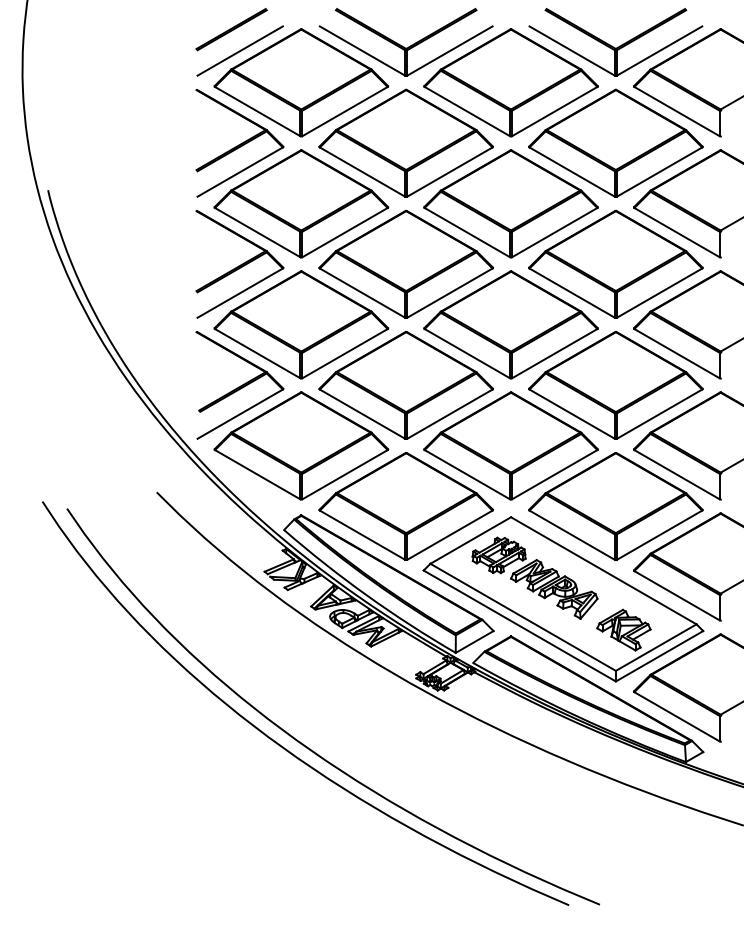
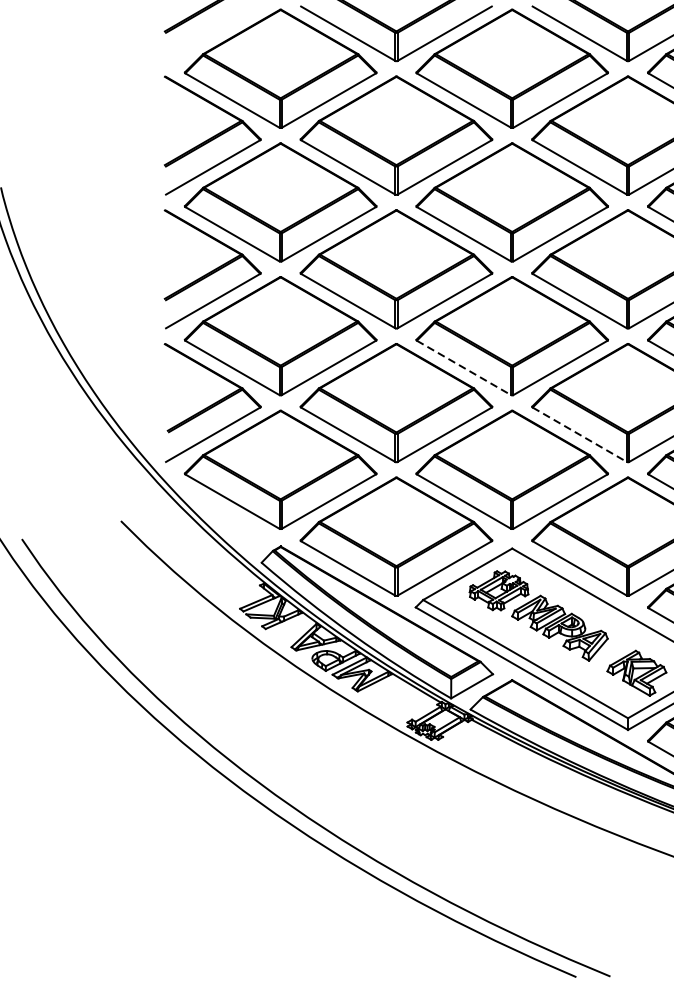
line: (239, 50) -> (212, 33), removed
line: (467, 353) -> (464, 367), solid -> dashed
line: (572, 414) -> (580, 435), solid -> dashed

